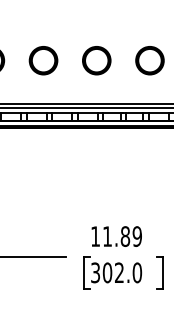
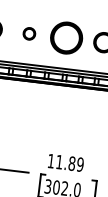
part: (43, 60) -> (29, 33), size x0.6
part: (96, 60) -> (66, 38), size x1.6

